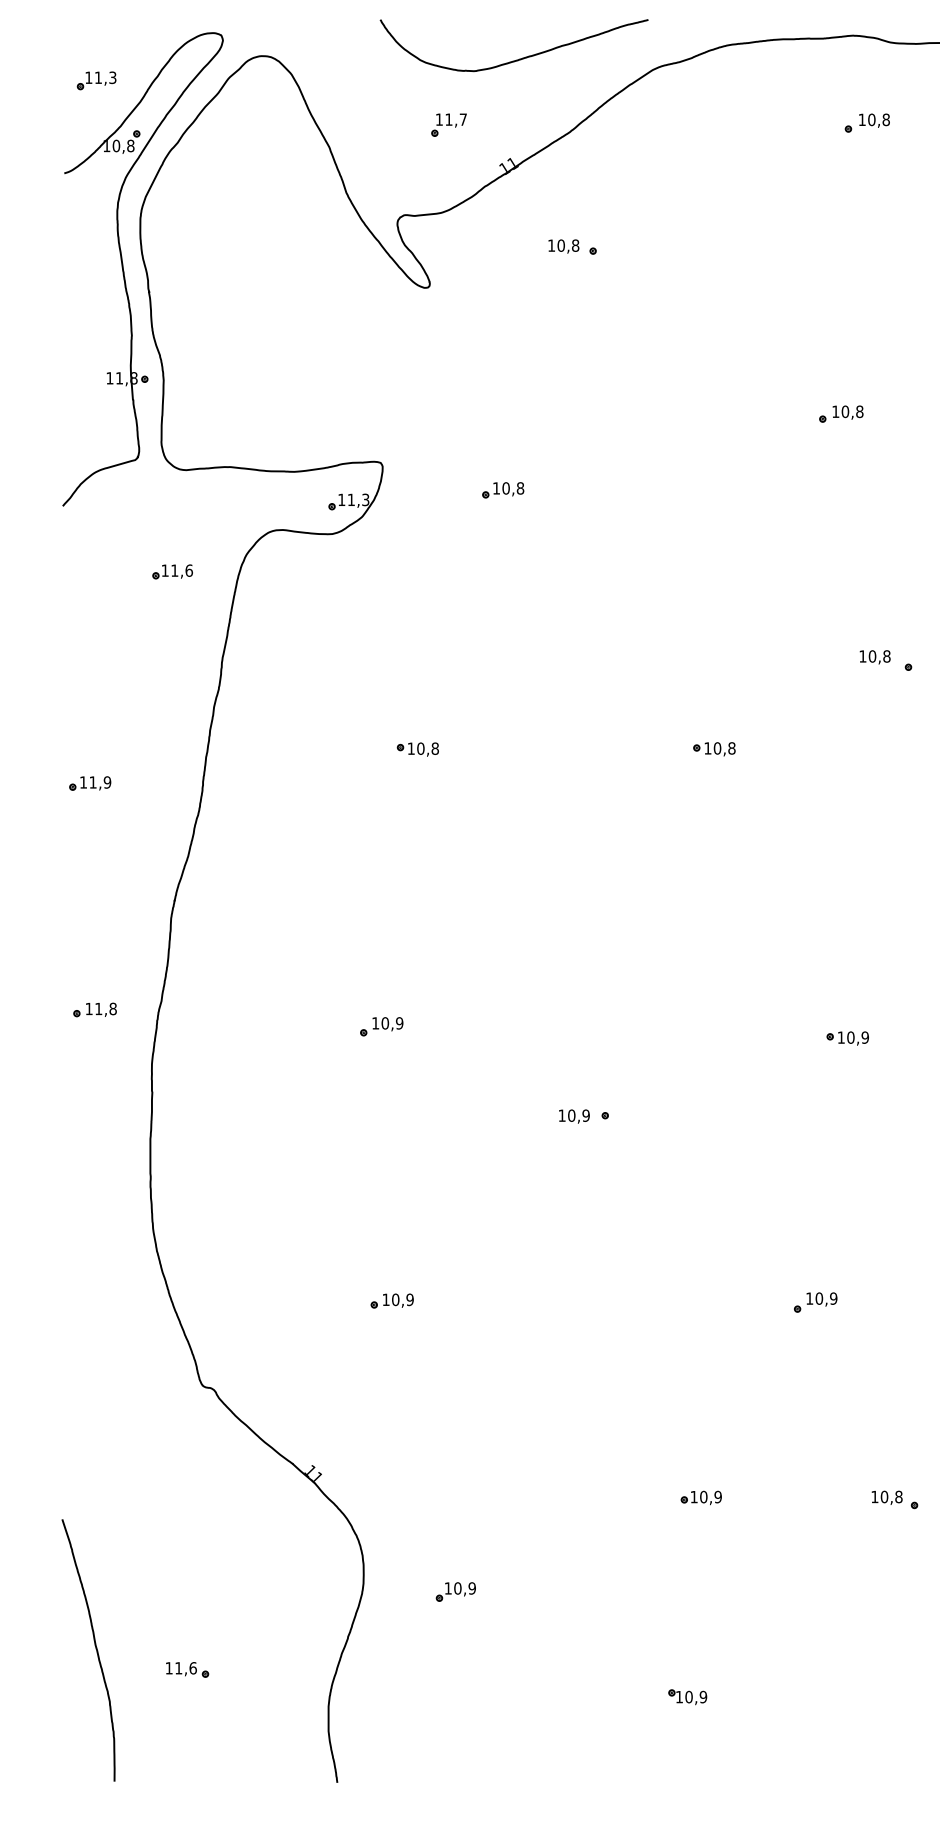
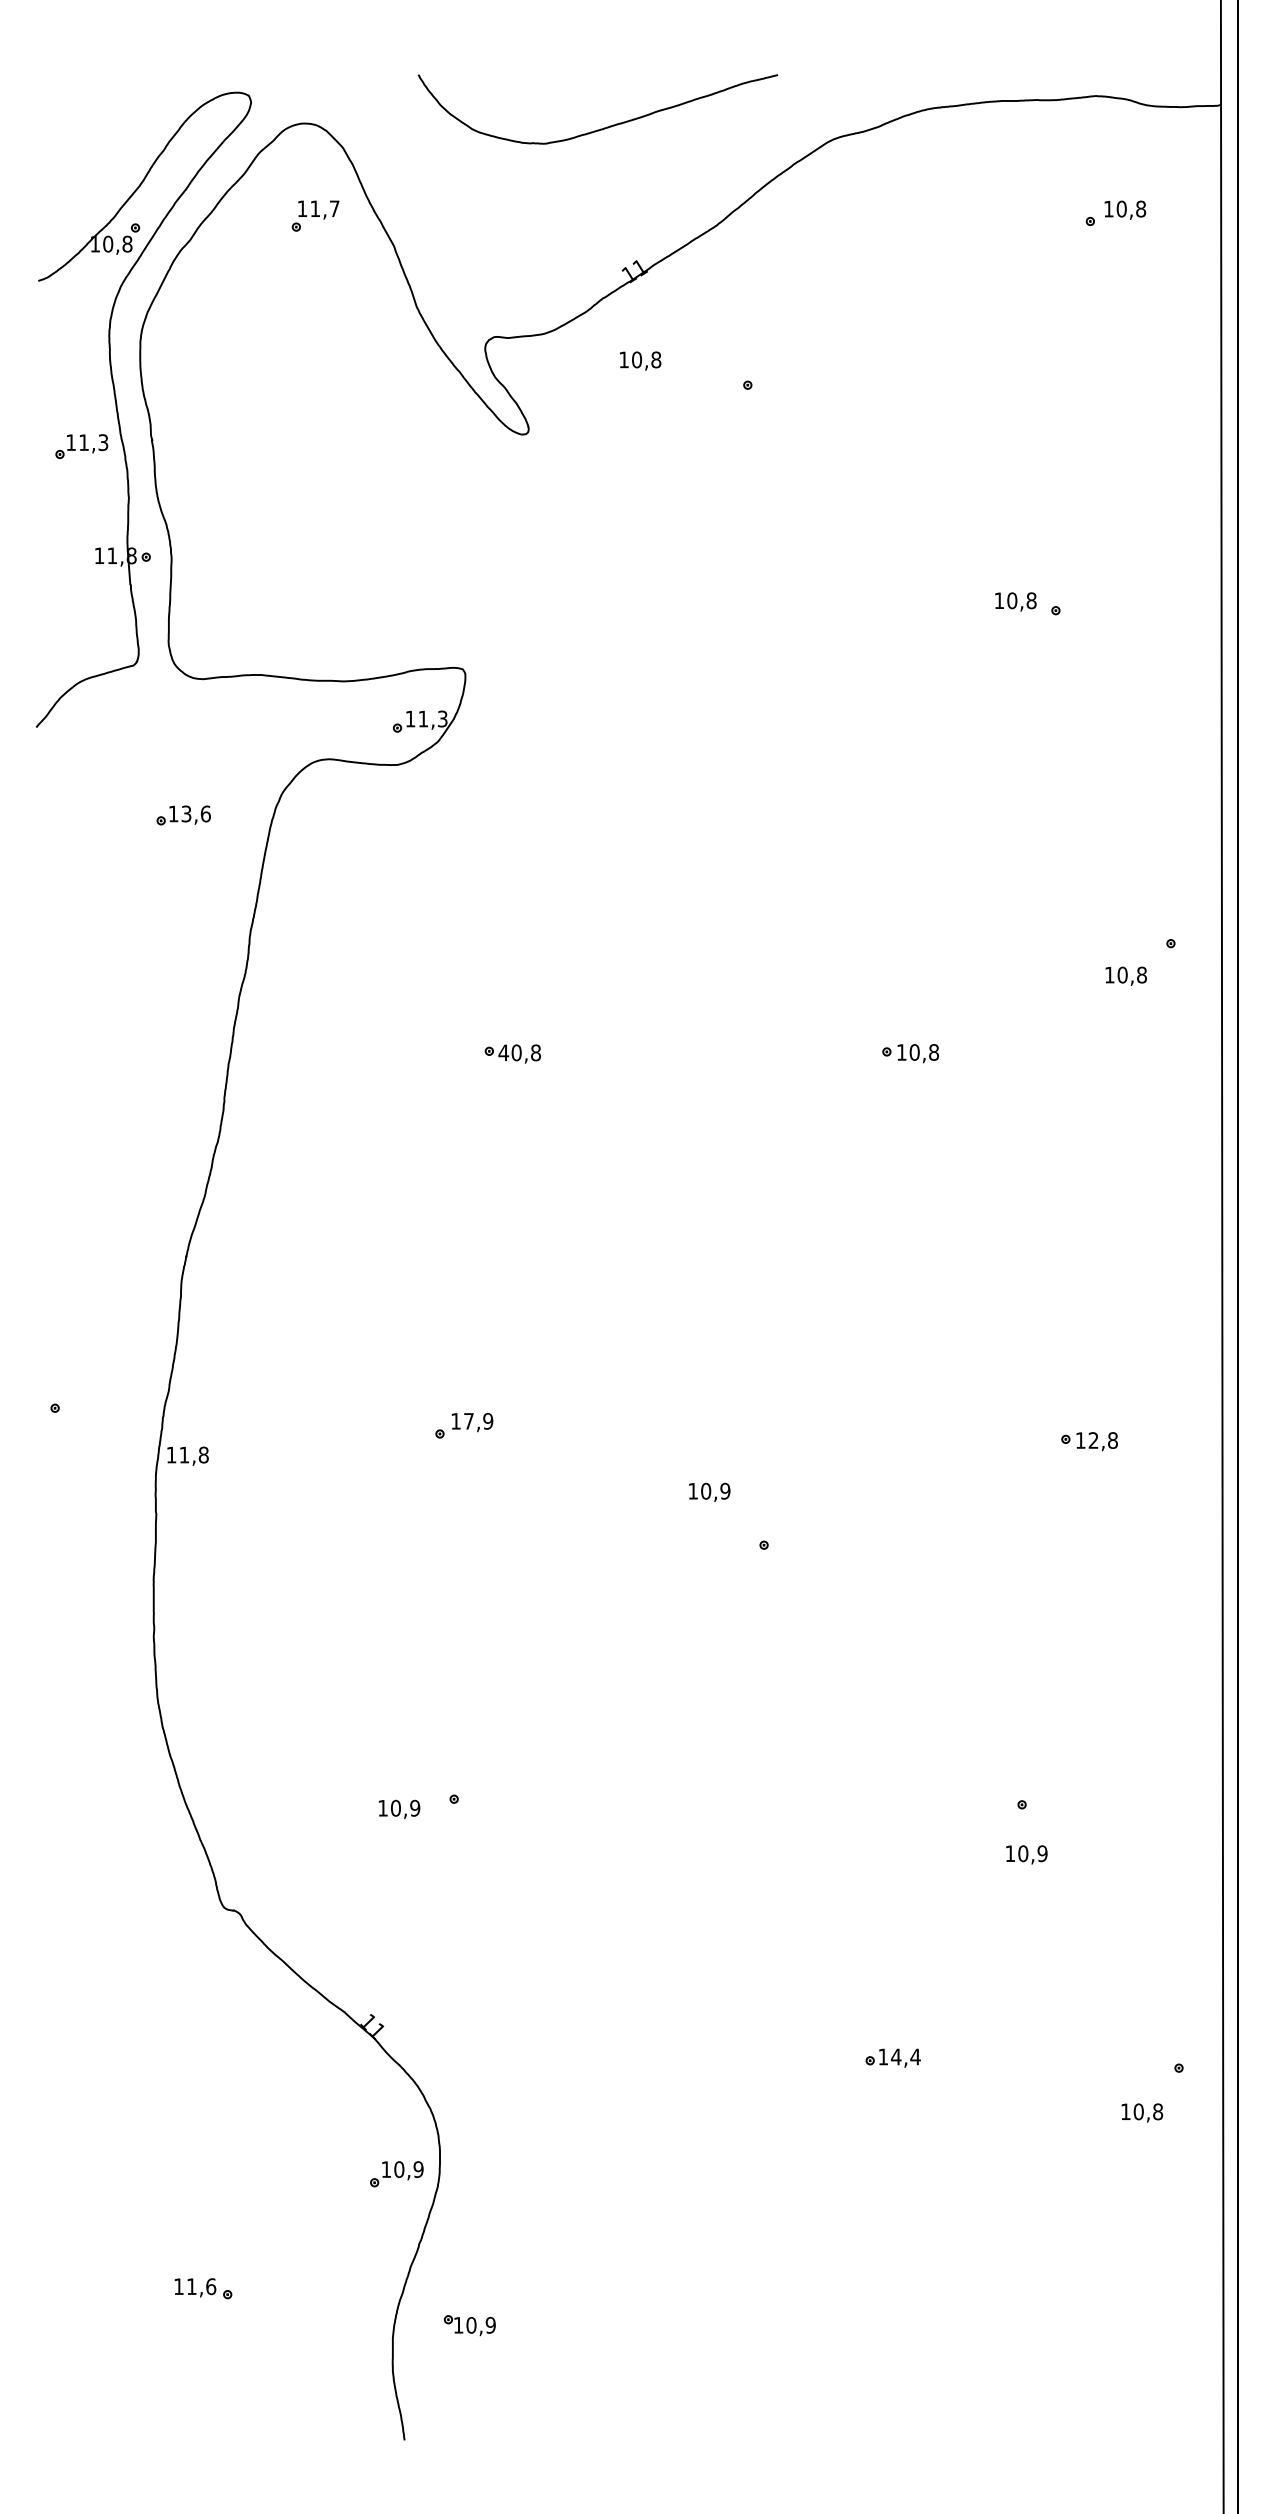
curve: (516, 59) -> (600, 128), moved
part: (96, 80) -> (81, 446), moved
part: (449, 124) -> (315, 215), moved
text: (563, 246) -> (640, 360), moved
text: (847, 412) -> (1015, 601), moved
part: (503, 489) -> (627, 705), removed
text: (174, 570) -> (186, 813), 11,6 -> 13,6
text: (874, 656) -> (1125, 975), moved
text: (411, 748) -> (503, 1052), 10,8 -> 40,8
part: (90, 783) -> (73, 1099), removed
text: (101, 1009) -> (187, 1455), moved
text: (384, 1023) -> (468, 1421), 10,9 -> 17,9
text: (857, 1037) -> (1102, 1440), 10,9 -> 12,8
text: (574, 1115) -> (709, 1491), moved
text: (821, 1299) -> (1026, 1854), moved
text: (398, 1300) -> (399, 1809), moved
text: (710, 1496) -> (905, 2056), 10,9 -> 14,4
text: (887, 1497) -> (1142, 2112), moved
part: (455, 1592) -> (396, 2174), moved
curve: (95, 1648) -> (80, 2260), removed
part: (687, 1697) -> (469, 2325), moved

